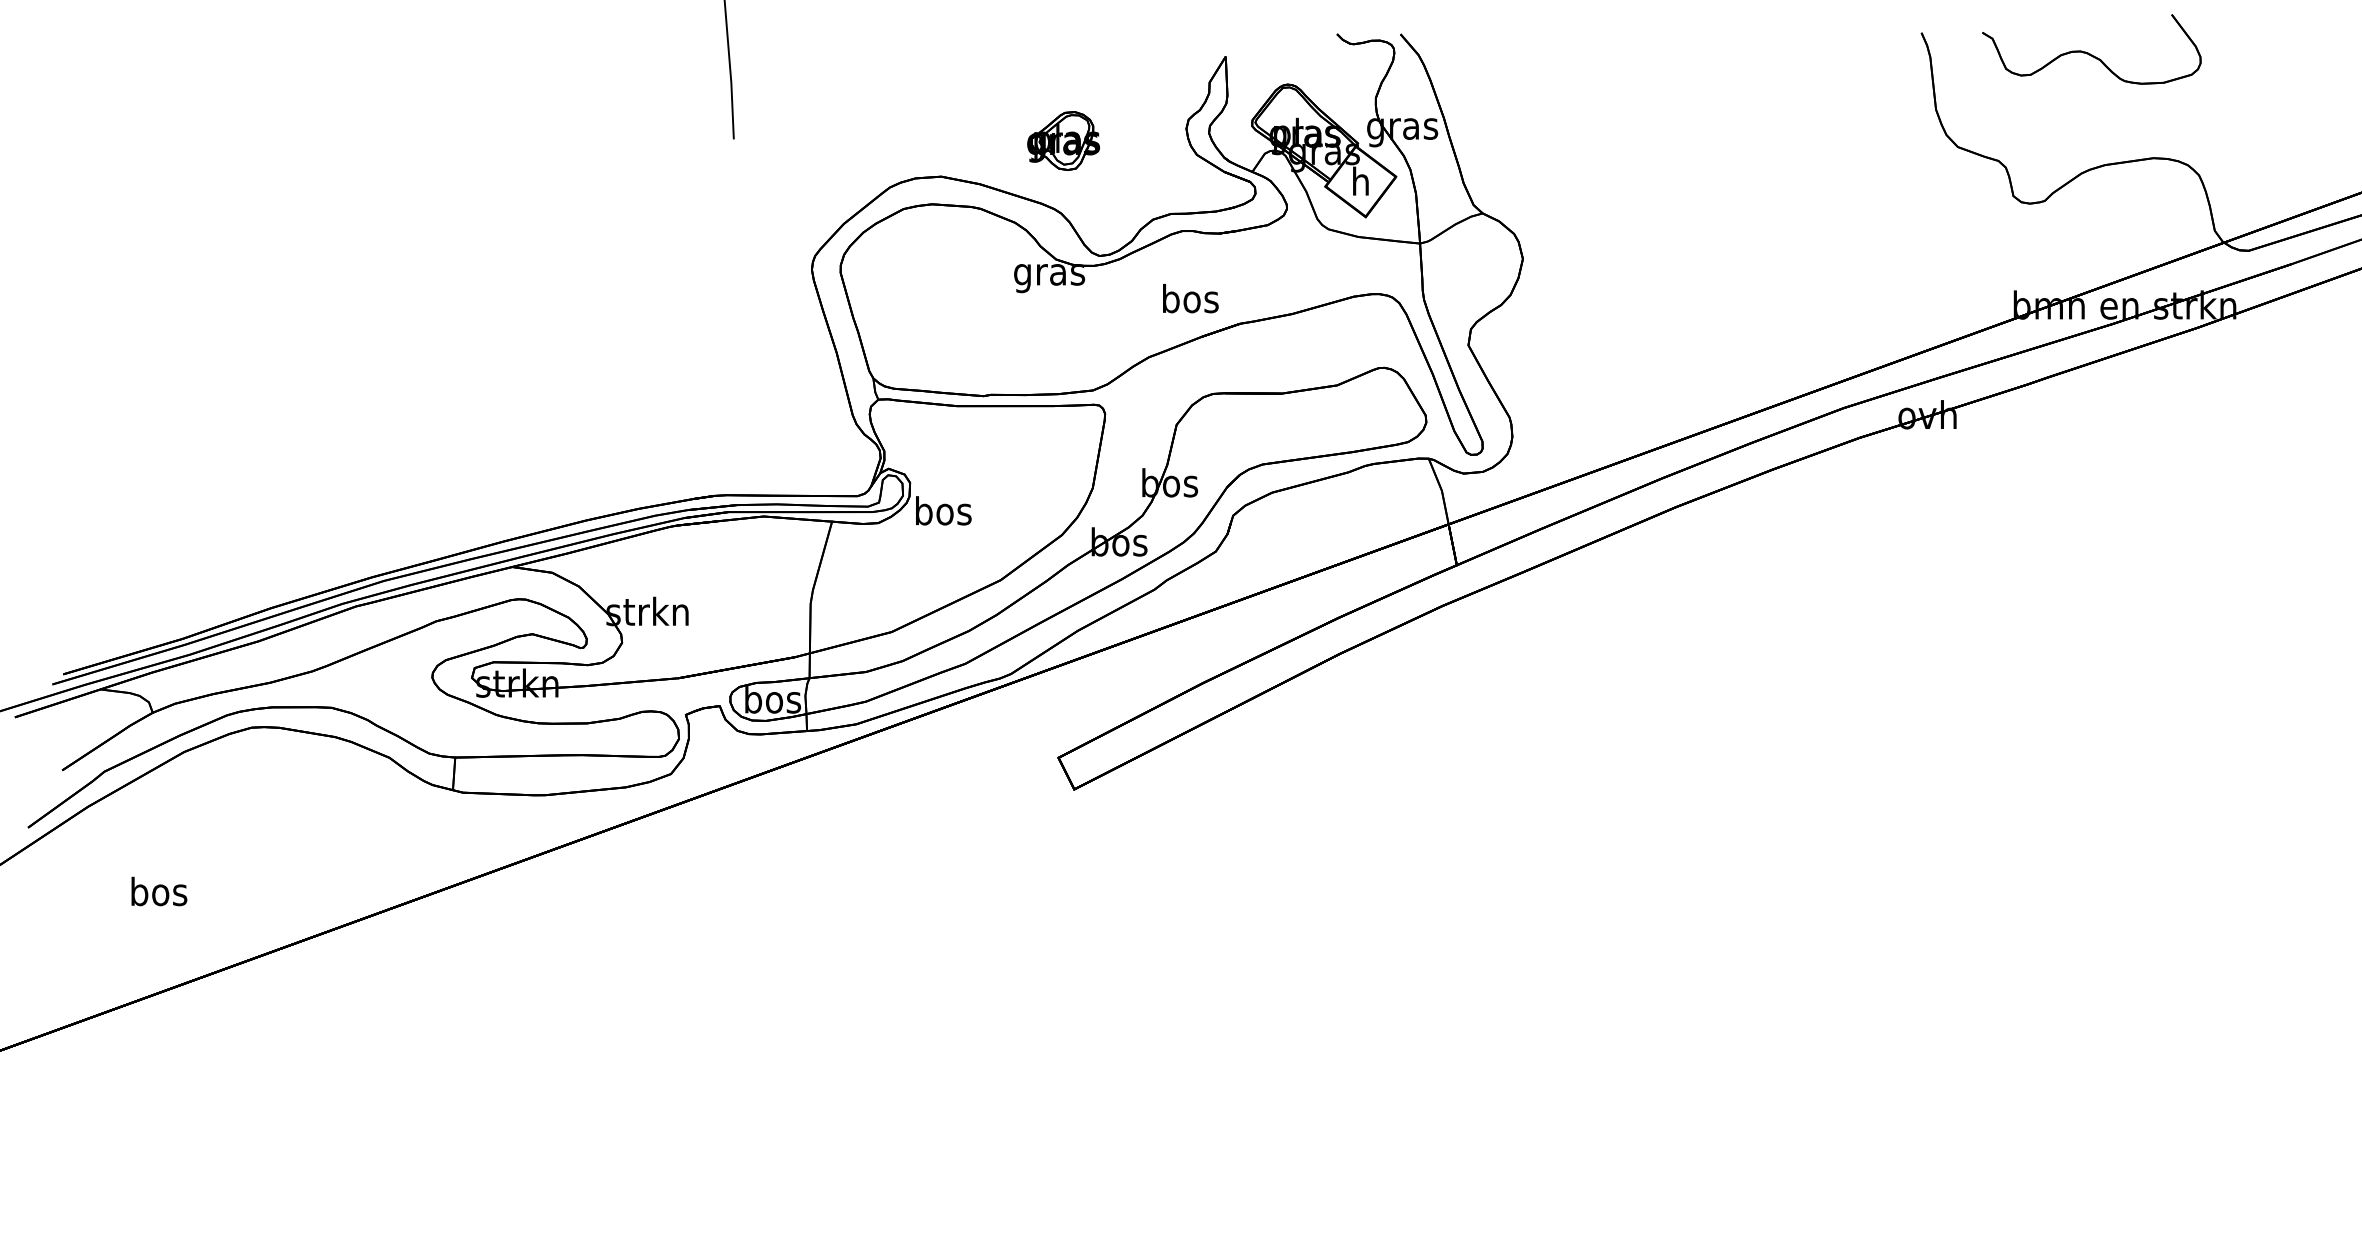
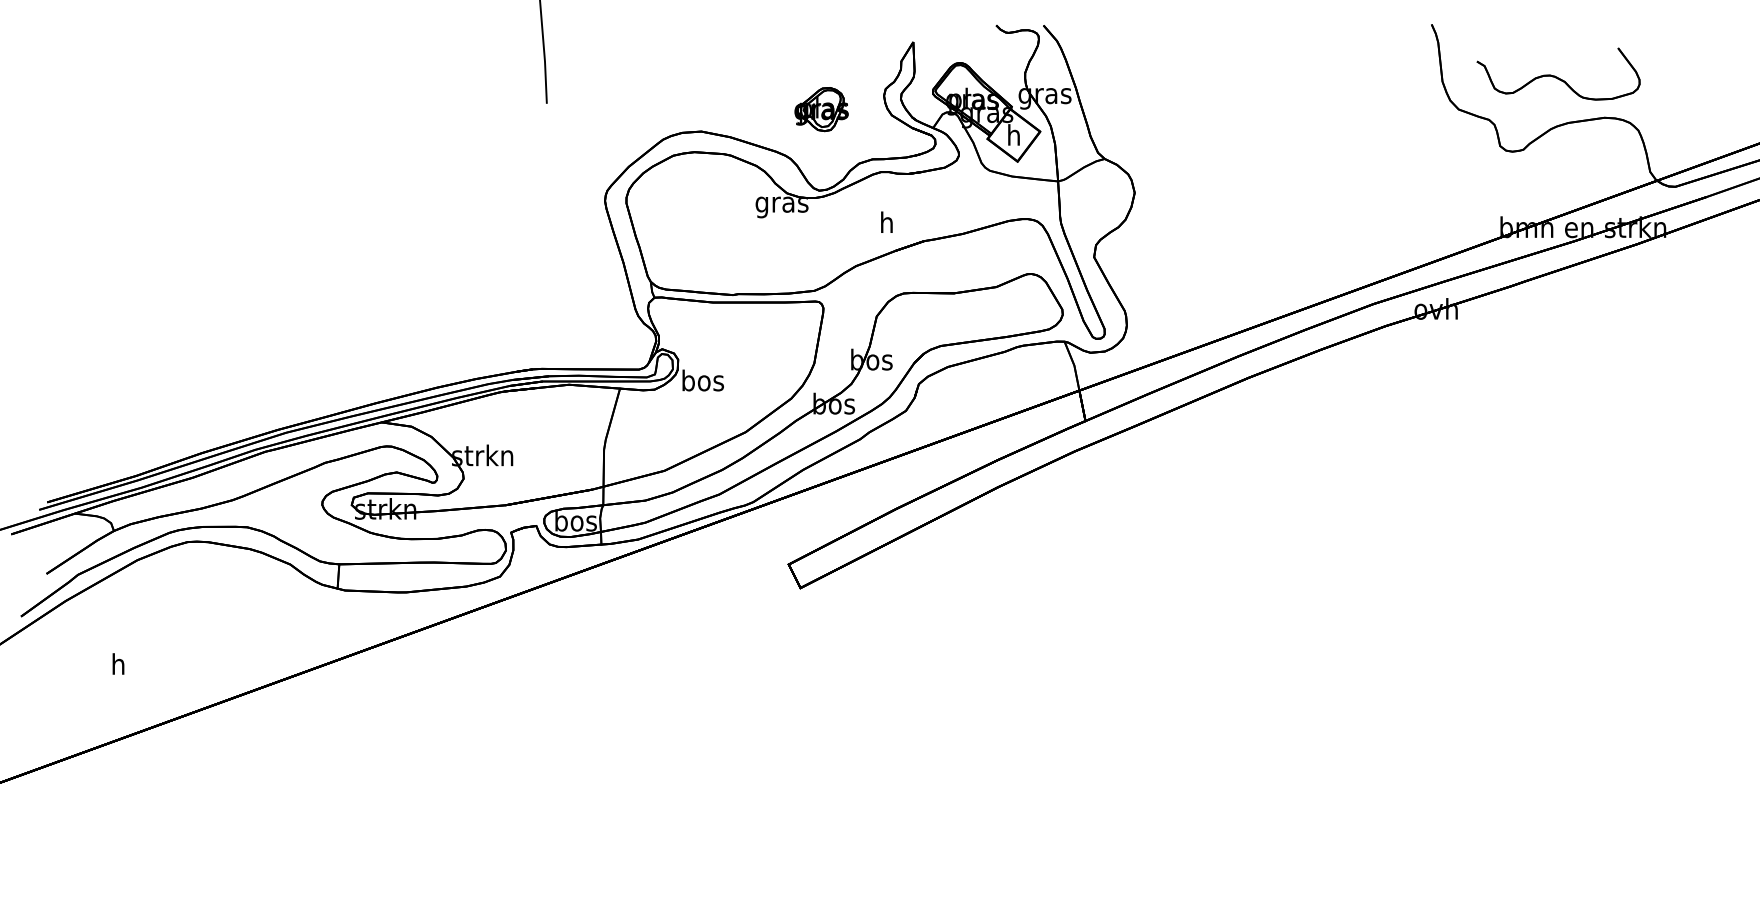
part: (2091, 49) -> (1558, 74), moved
part: (1063, 140) -> (821, 109), moved
text: (1190, 298) -> (887, 222), bos -> h
text: (159, 891) -> (118, 664), bos -> h

